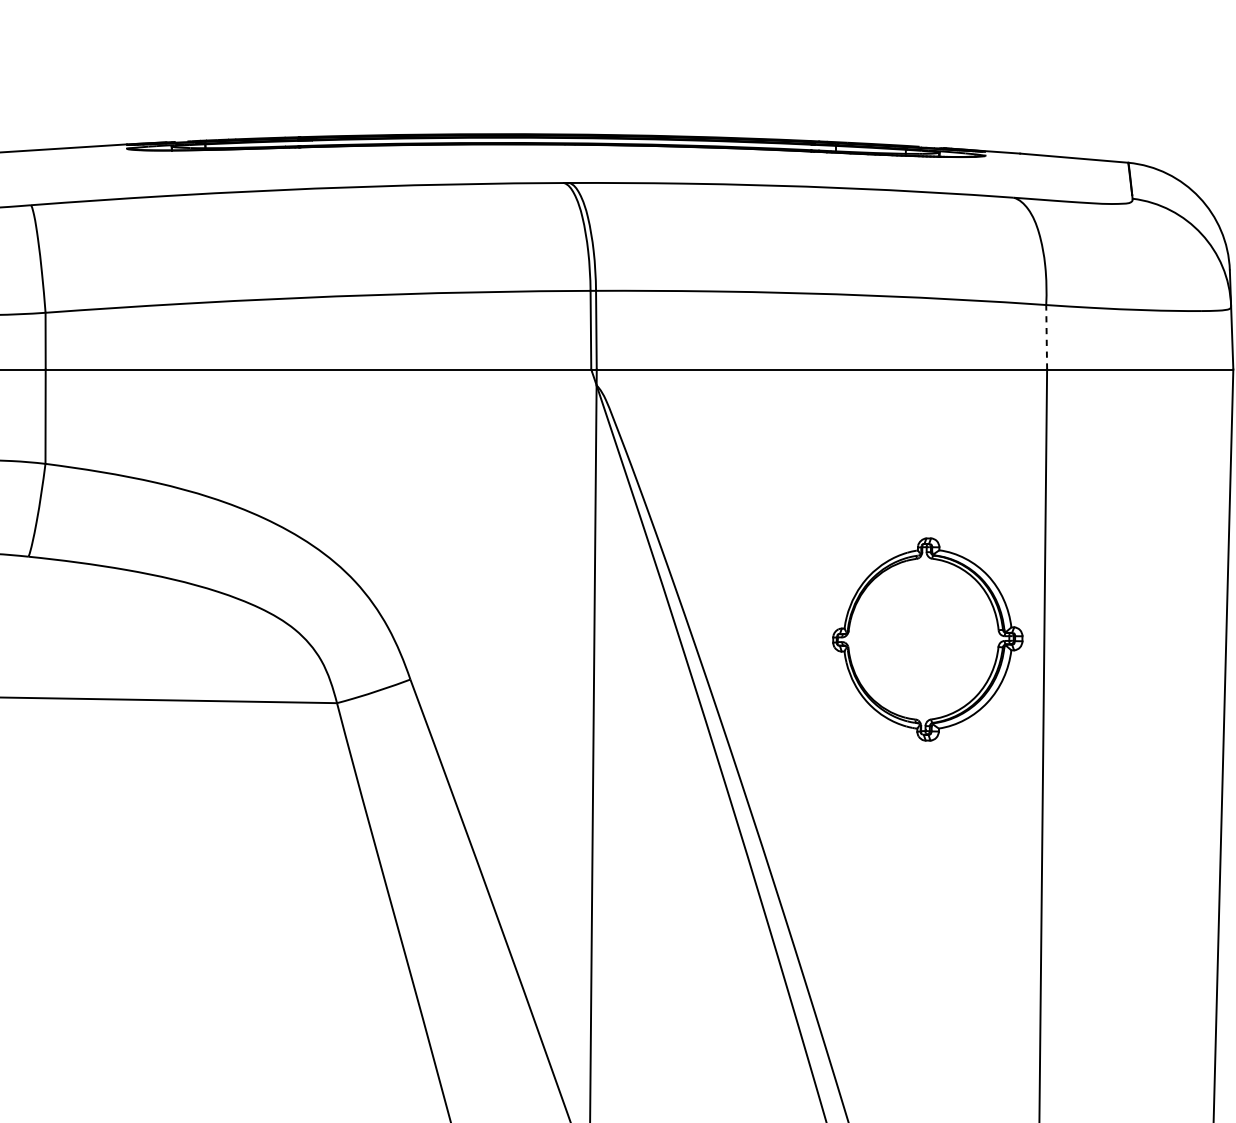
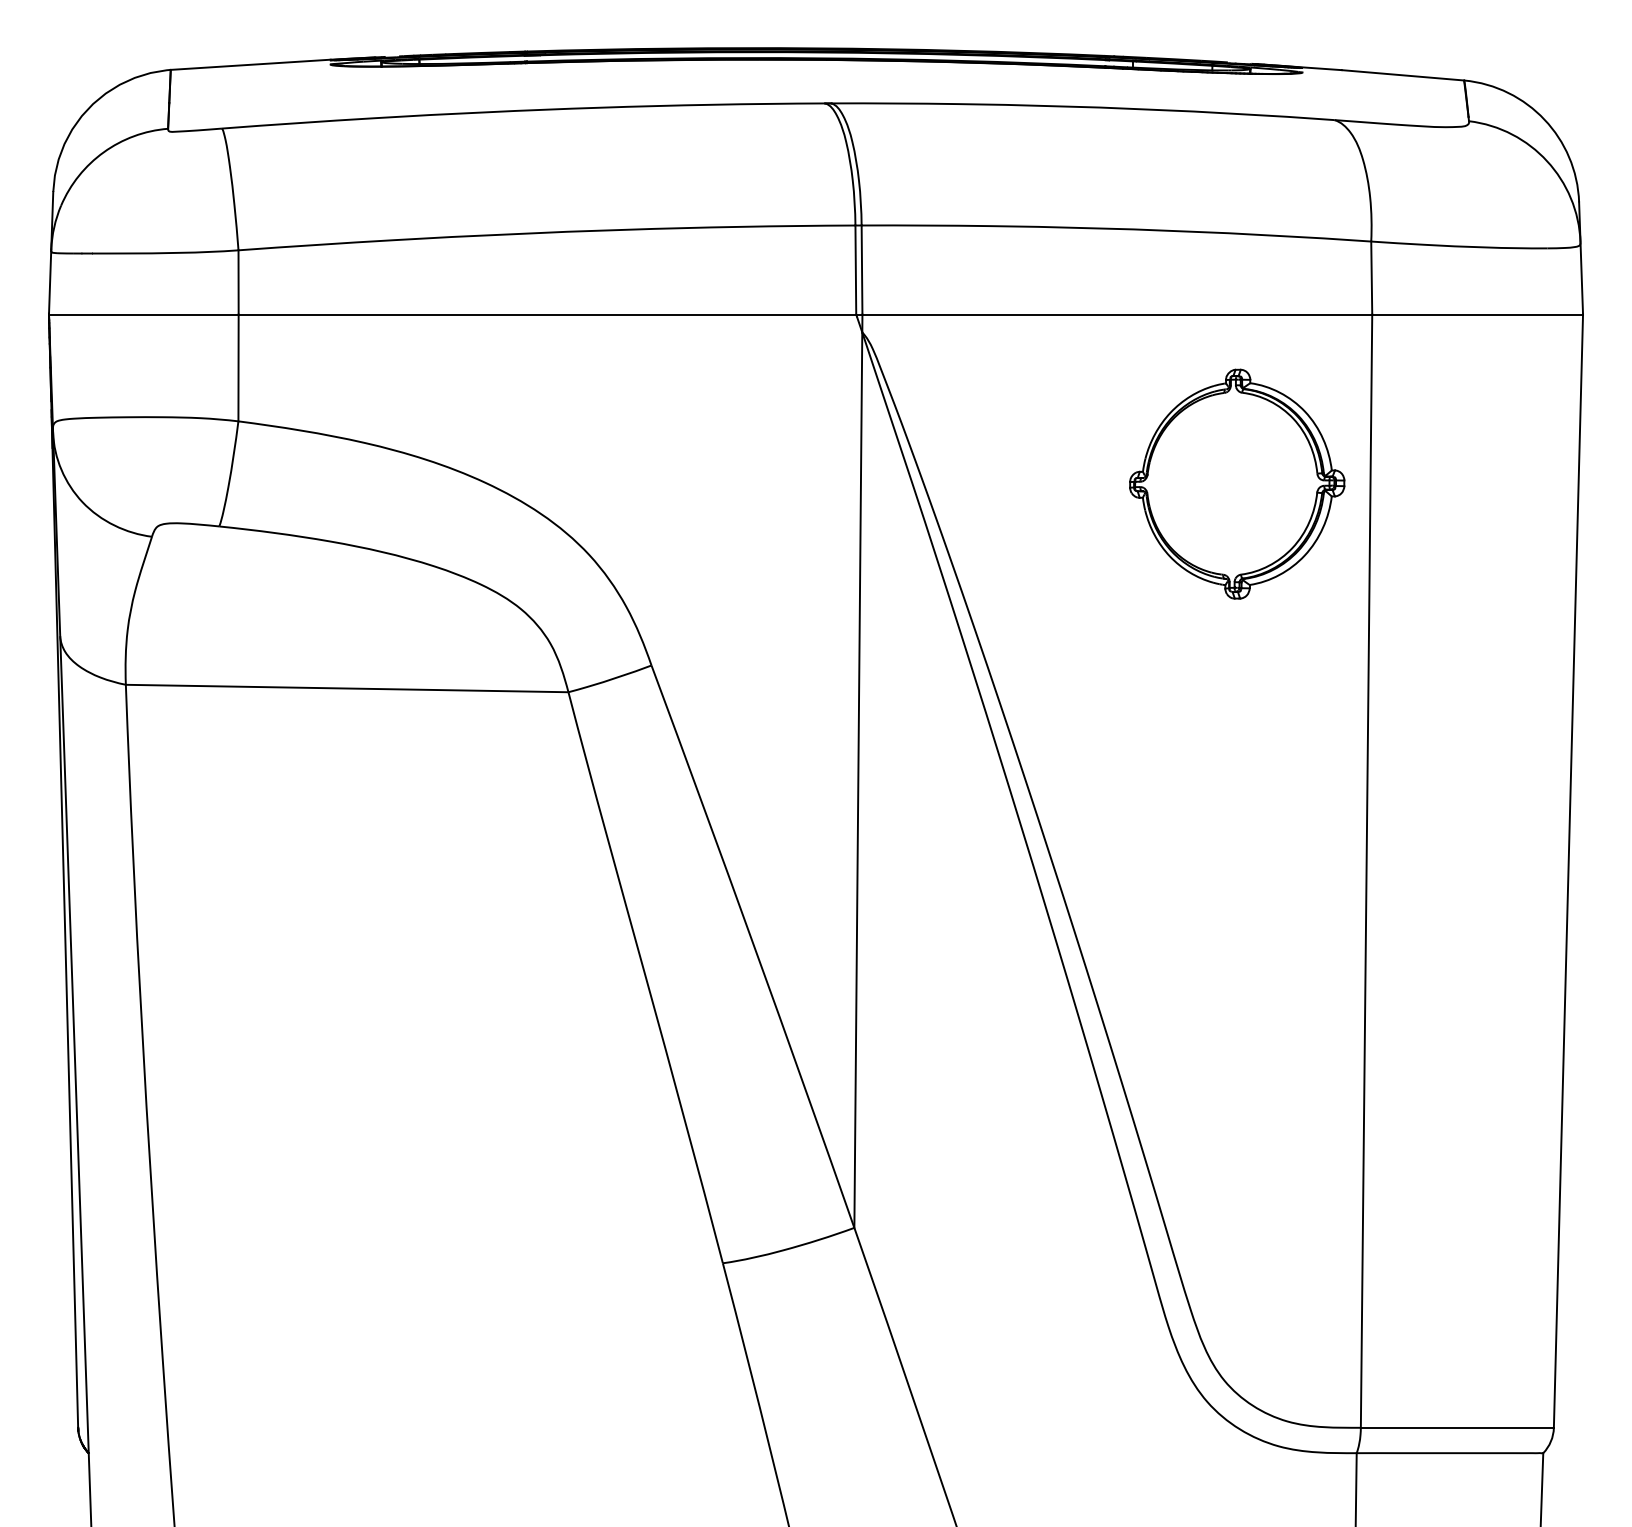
line: (1046, 337) -> (1371, 278), dashed -> solid
part: (928, 638) -> (1237, 483), moved

